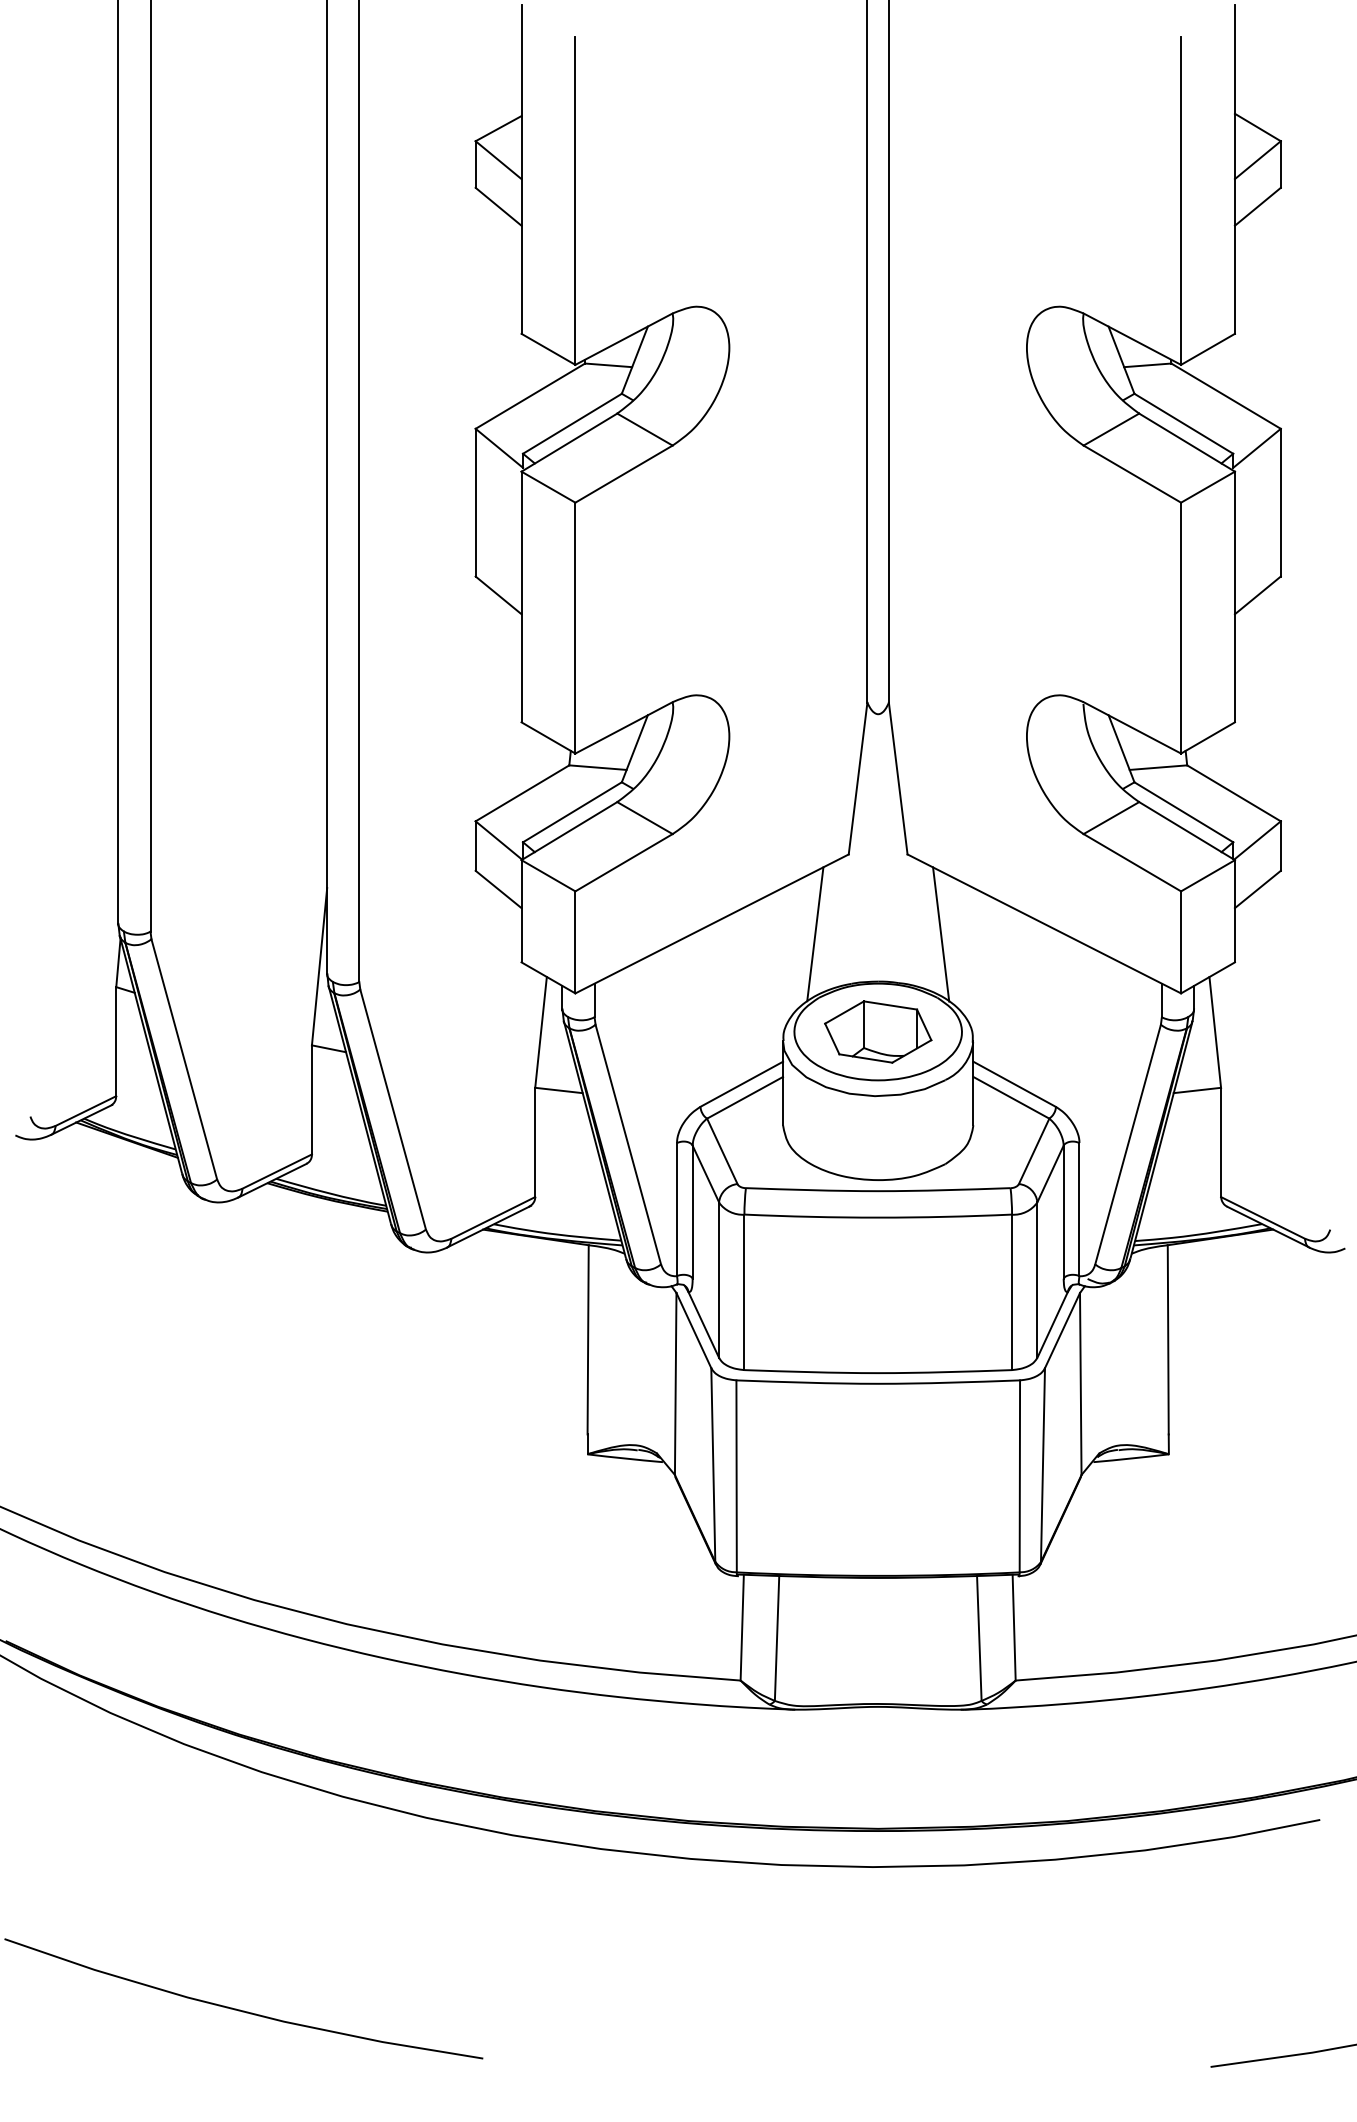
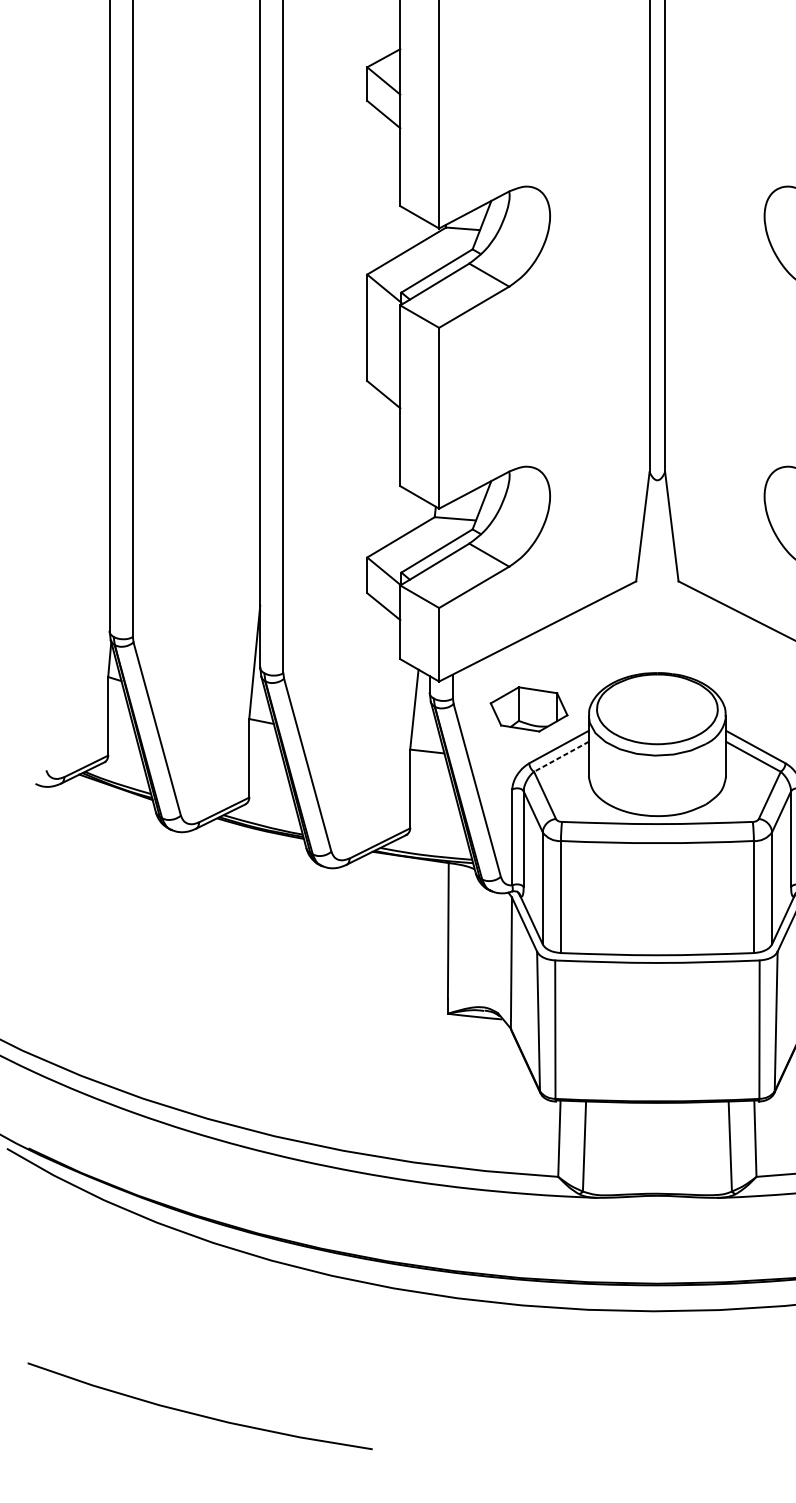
line: (815, 934) -> (612, 639), removed
line: (941, 934) -> (703, 639), removed
part: (878, 1031) -> (529, 709), moved
line: (744, 1098) -> (561, 757), solid -> dashed

